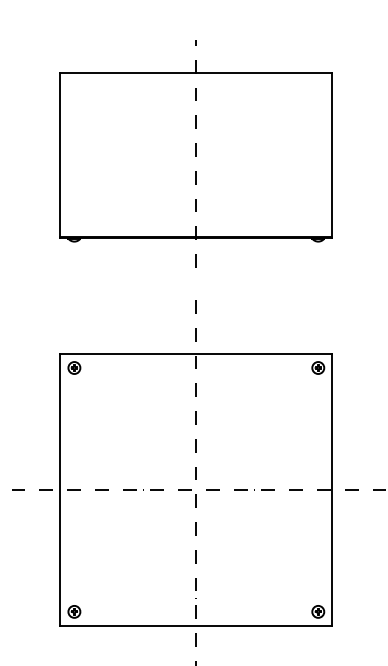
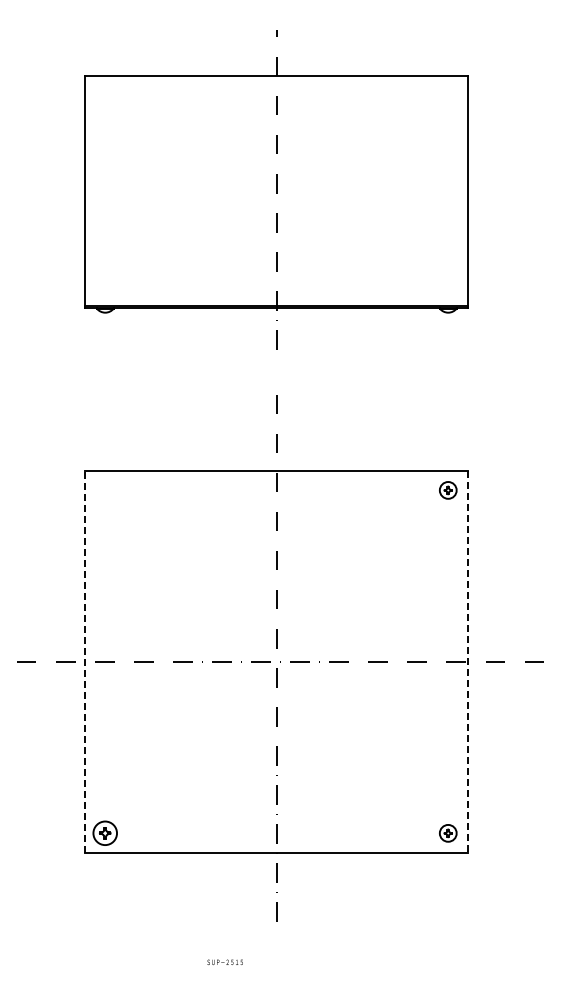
part: (74, 368) -> (105, 490), removed
line: (60, 489) -> (85, 661), solid -> dashed
line: (332, 490) -> (468, 662), solid -> dashed
part: (74, 611) -> (105, 833), size x1.4

